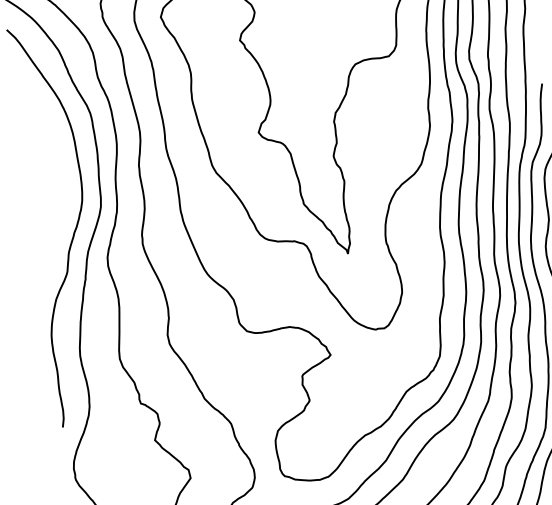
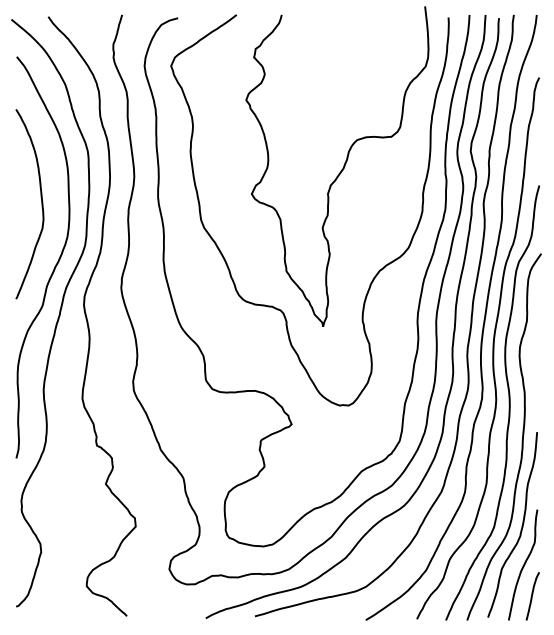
curve: (51, 172) -> (41, 204), added

